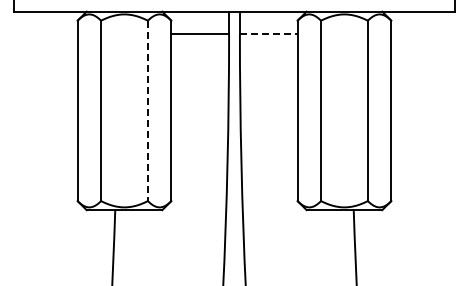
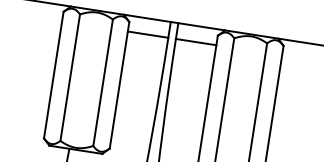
line: (268, 34) -> (195, 42), dashed -> solid
line: (147, 111) -> (102, 83), dashed -> solid

